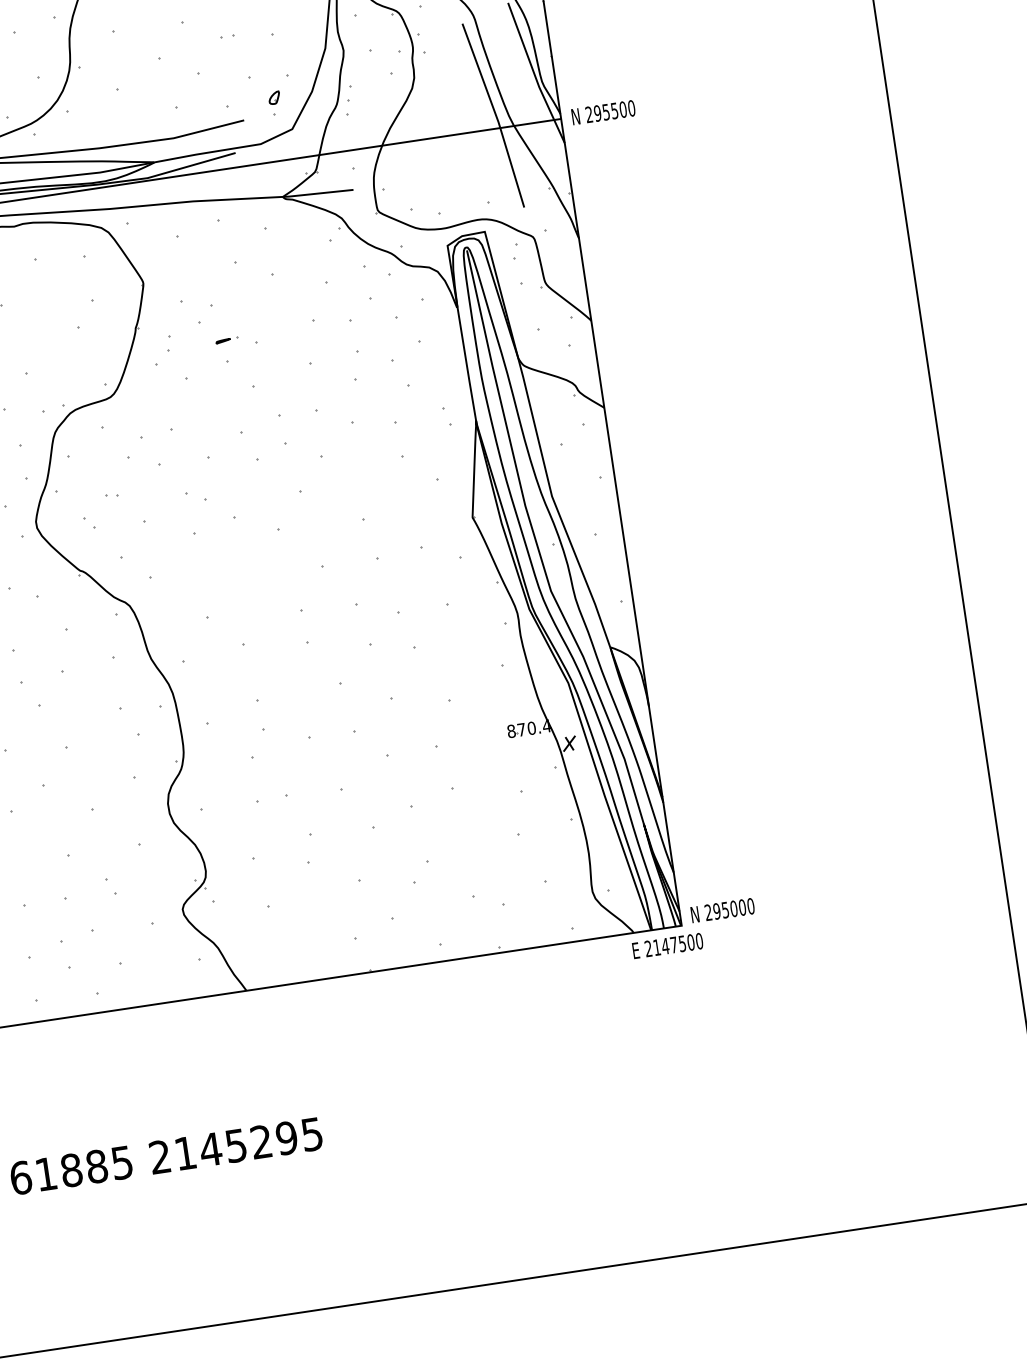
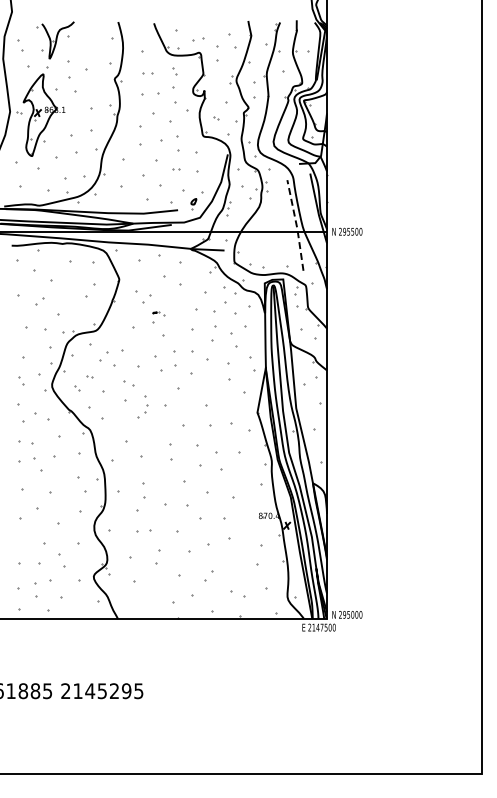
line: (495, 117) -> (296, 226), solid -> dashed
part: (235, 341) -> (158, 313), size x0.6
part: (162, 350) -> (142, 411), moved
part: (446, 416) -> (252, 363), size x1.6
part: (110, 886) -> (61, 560), size x1.6

